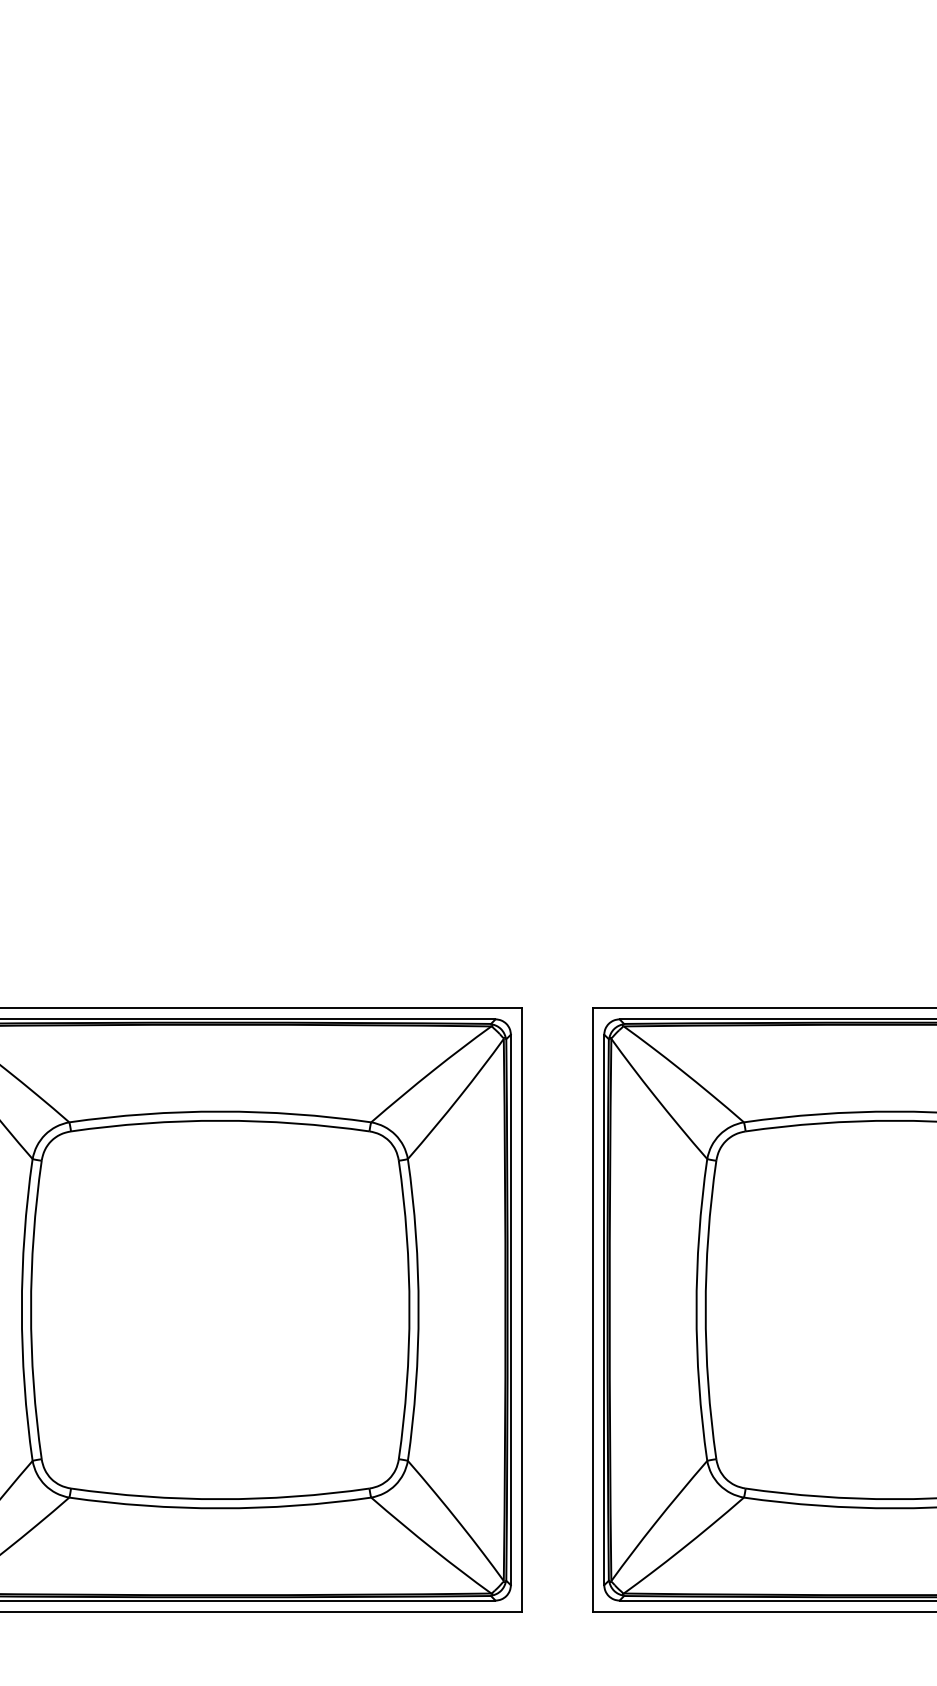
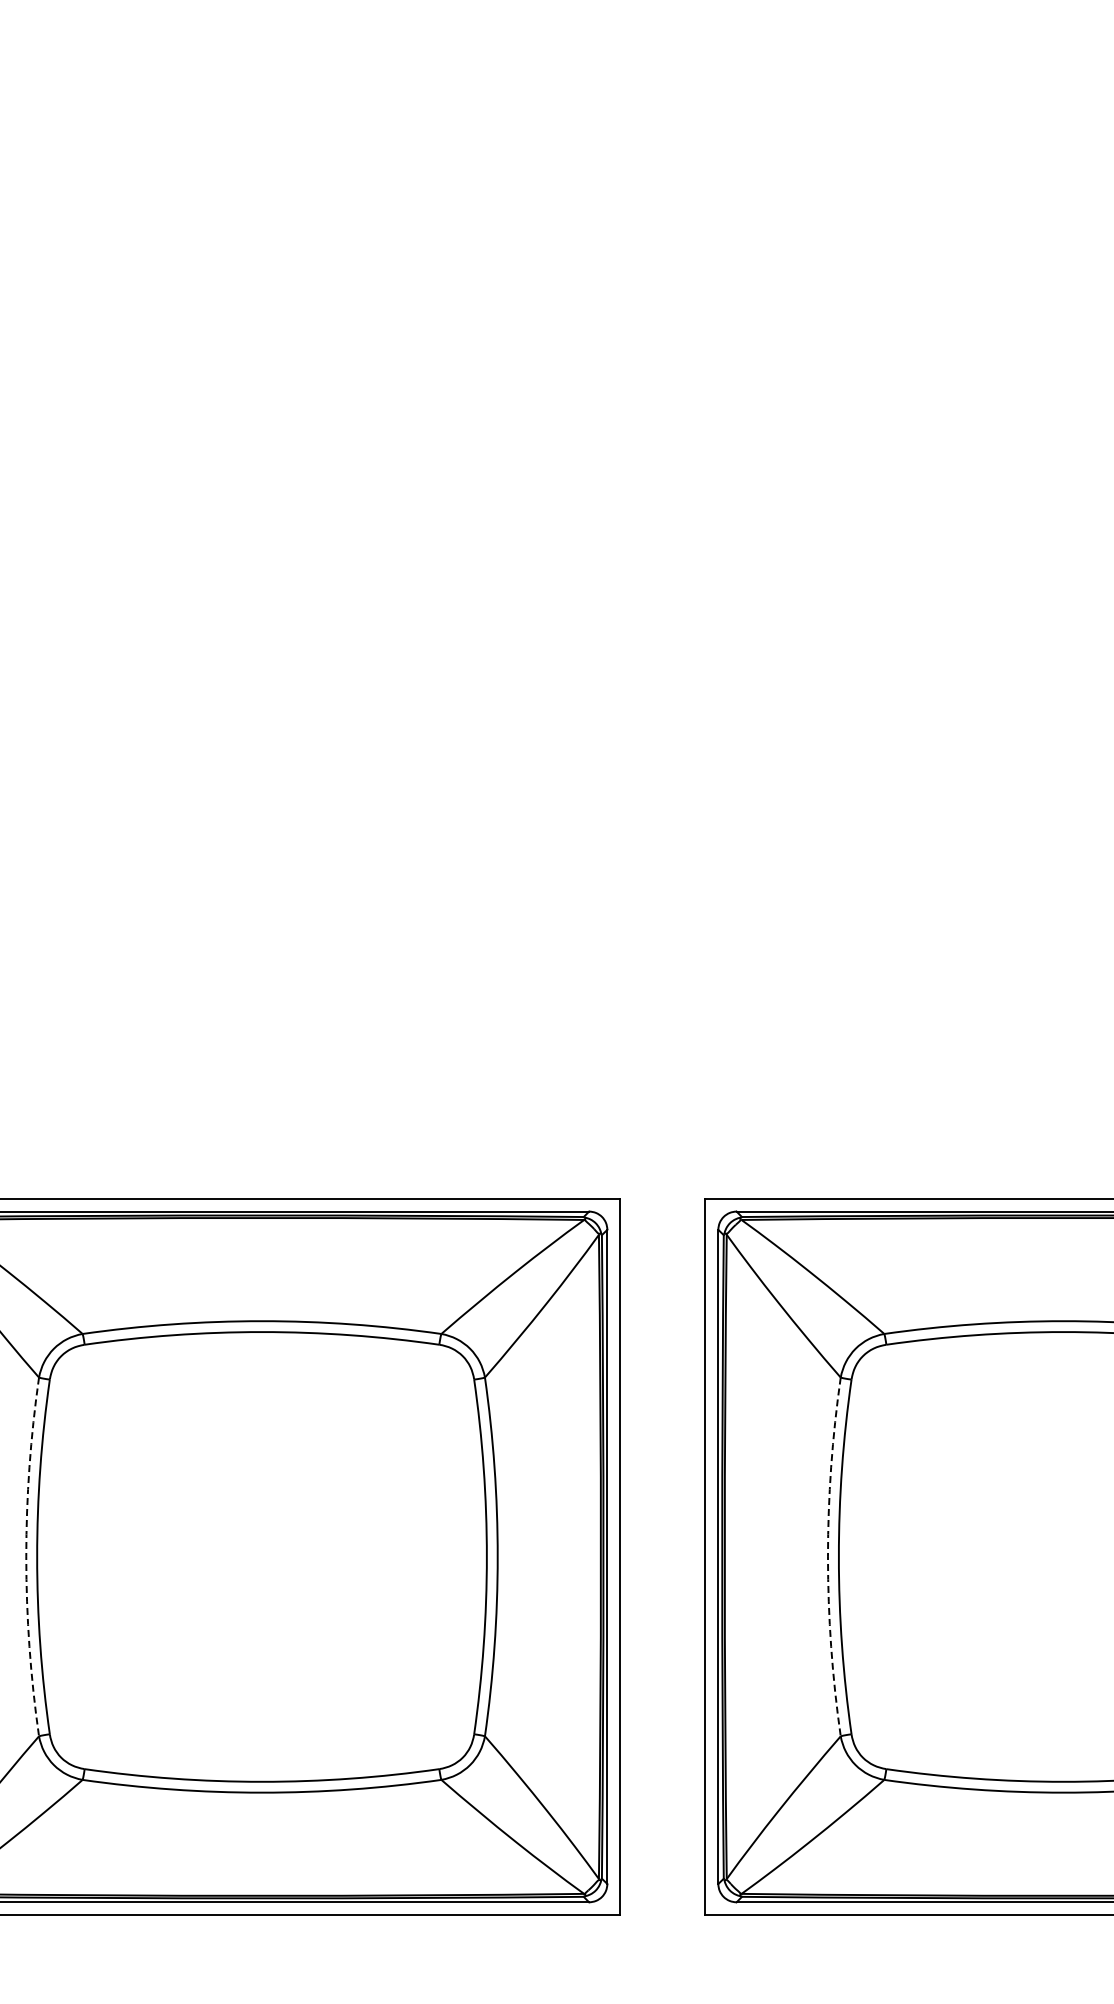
arc: (22, 1309) -> (26, 1556), solid -> dashed
arc: (696, 1309) -> (827, 1556), solid -> dashed

